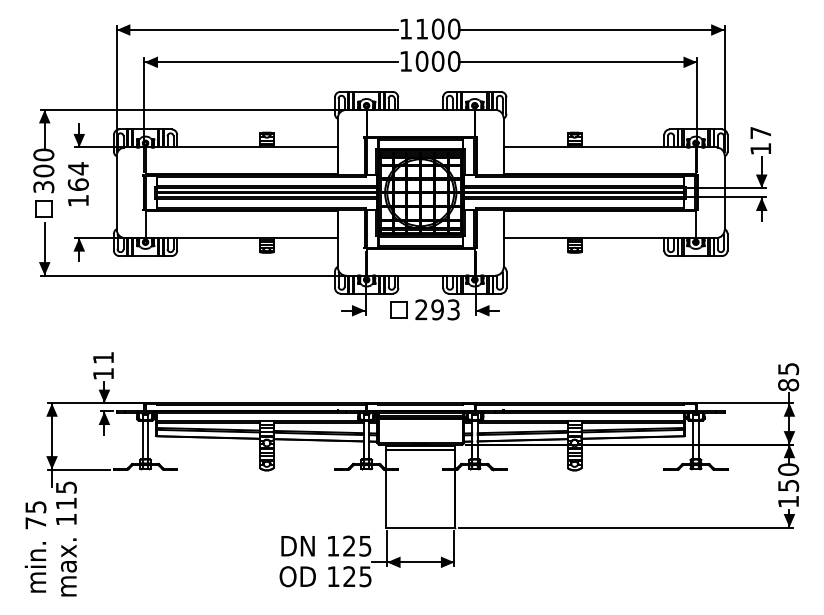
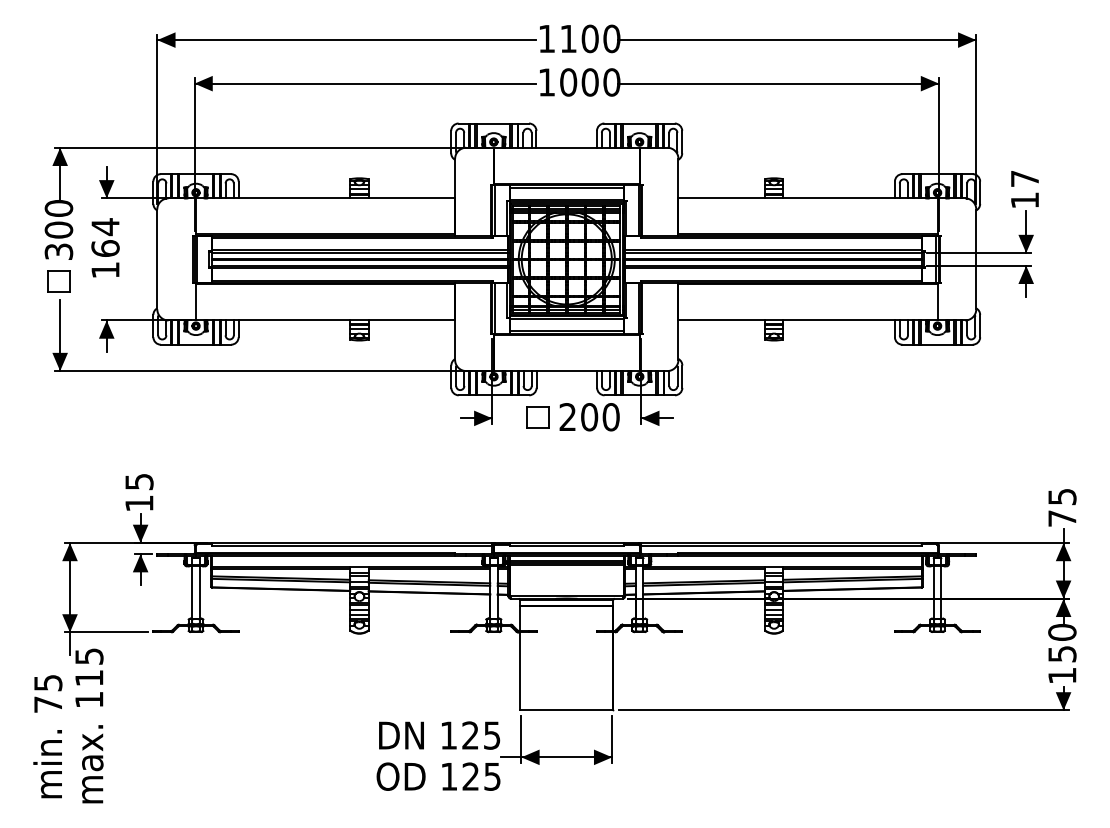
text: (445, 310) -> (600, 417), 293 -> 200
text: (103, 358) -> (139, 482), 11 -> 15
text: (788, 385) -> (1062, 518), 85 -> 75

